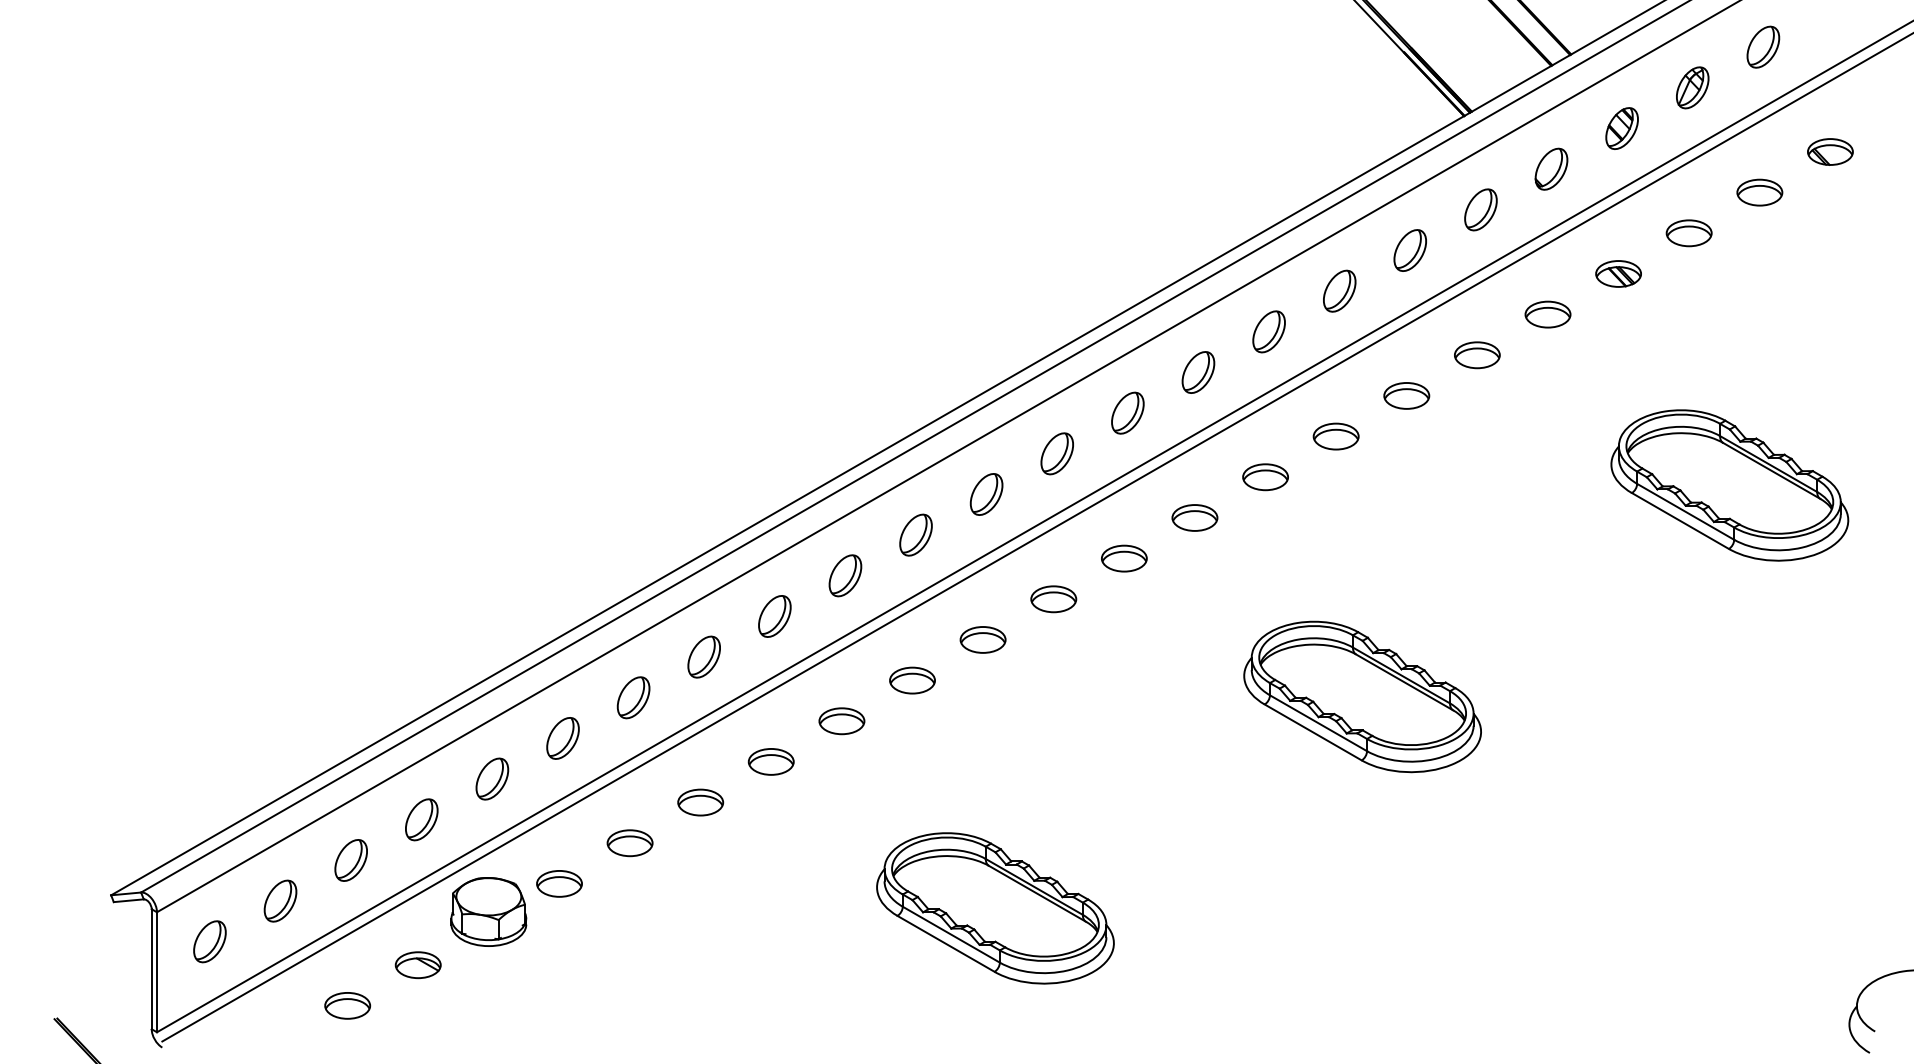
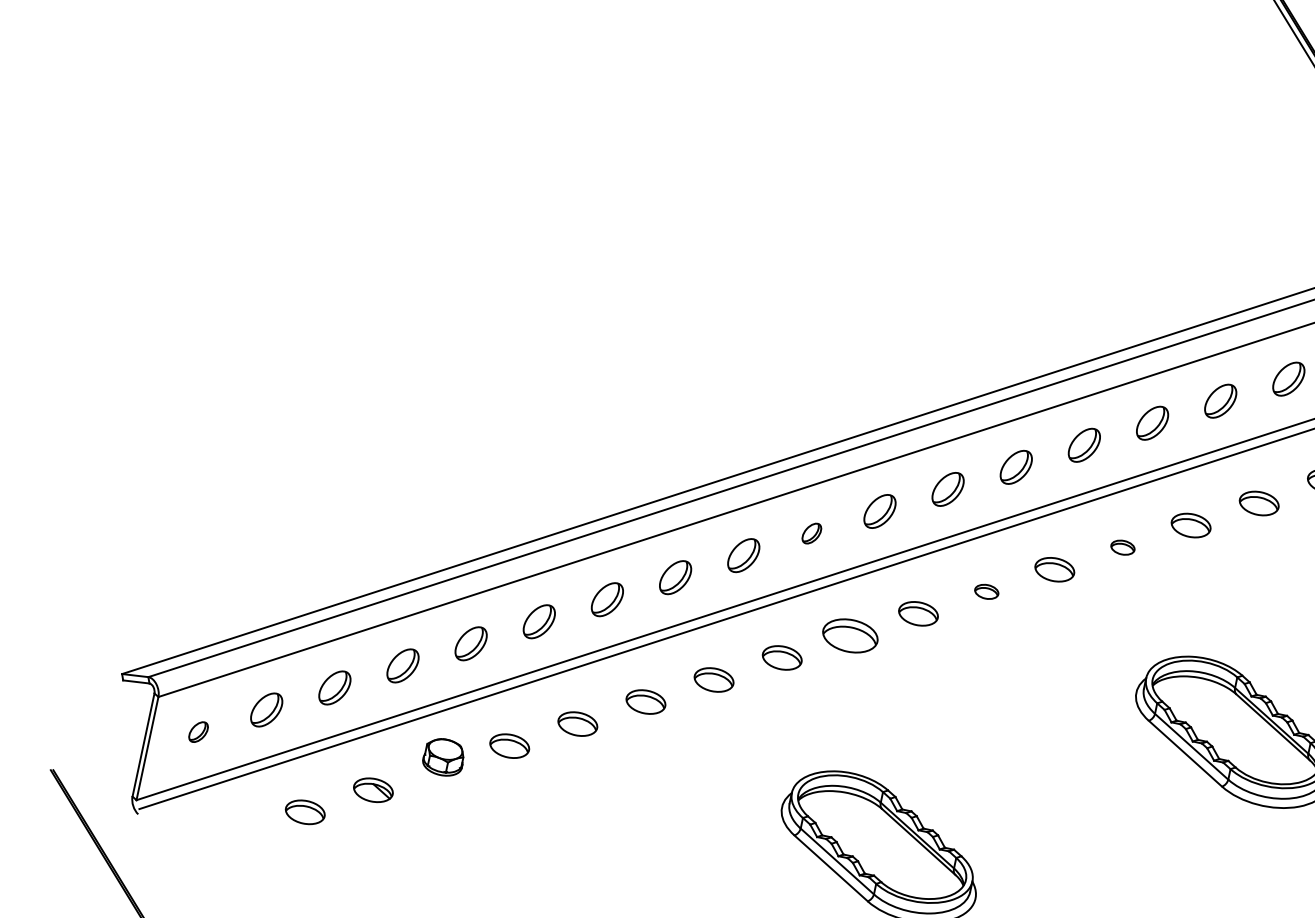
part: (1194, 517) -> (1122, 547), size x0.6
part: (845, 575) -> (811, 533), size x0.6
part: (1053, 599) -> (986, 591), size x0.6
part: (912, 680) -> (850, 635), size x1.4
part: (488, 911) -> (443, 756), size x0.6
part: (209, 941) -> (198, 731), size x0.6

